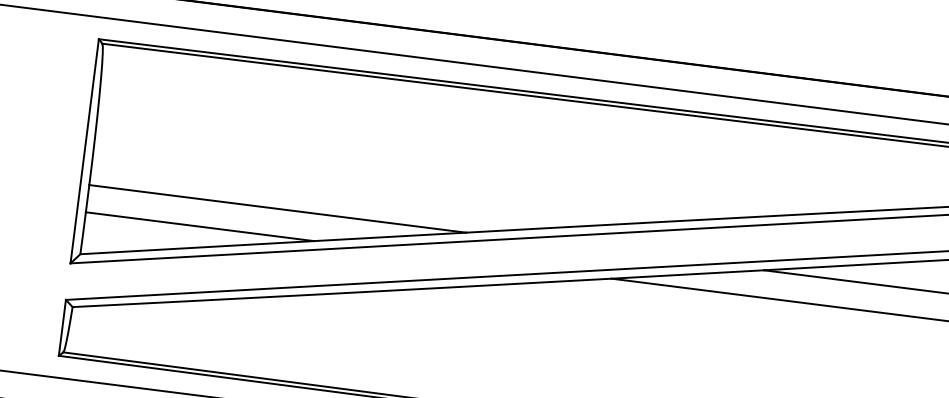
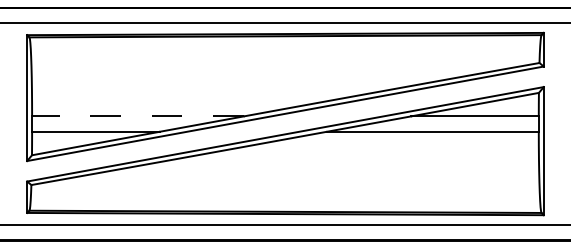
line: (276, 208) -> (137, 116), solid -> dashed

